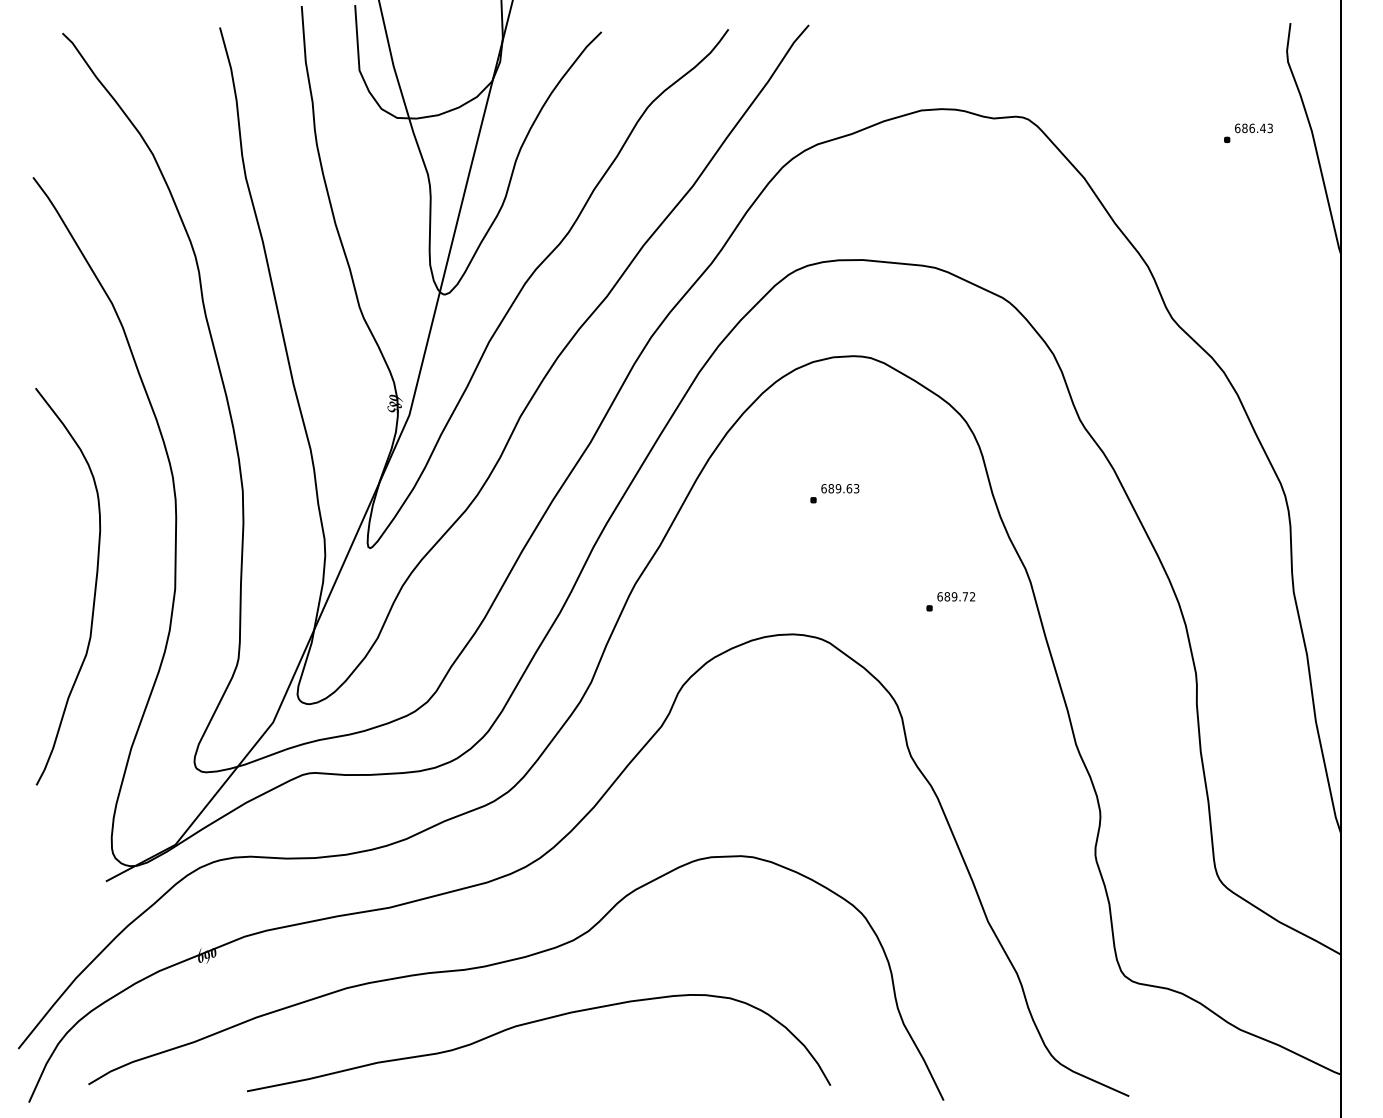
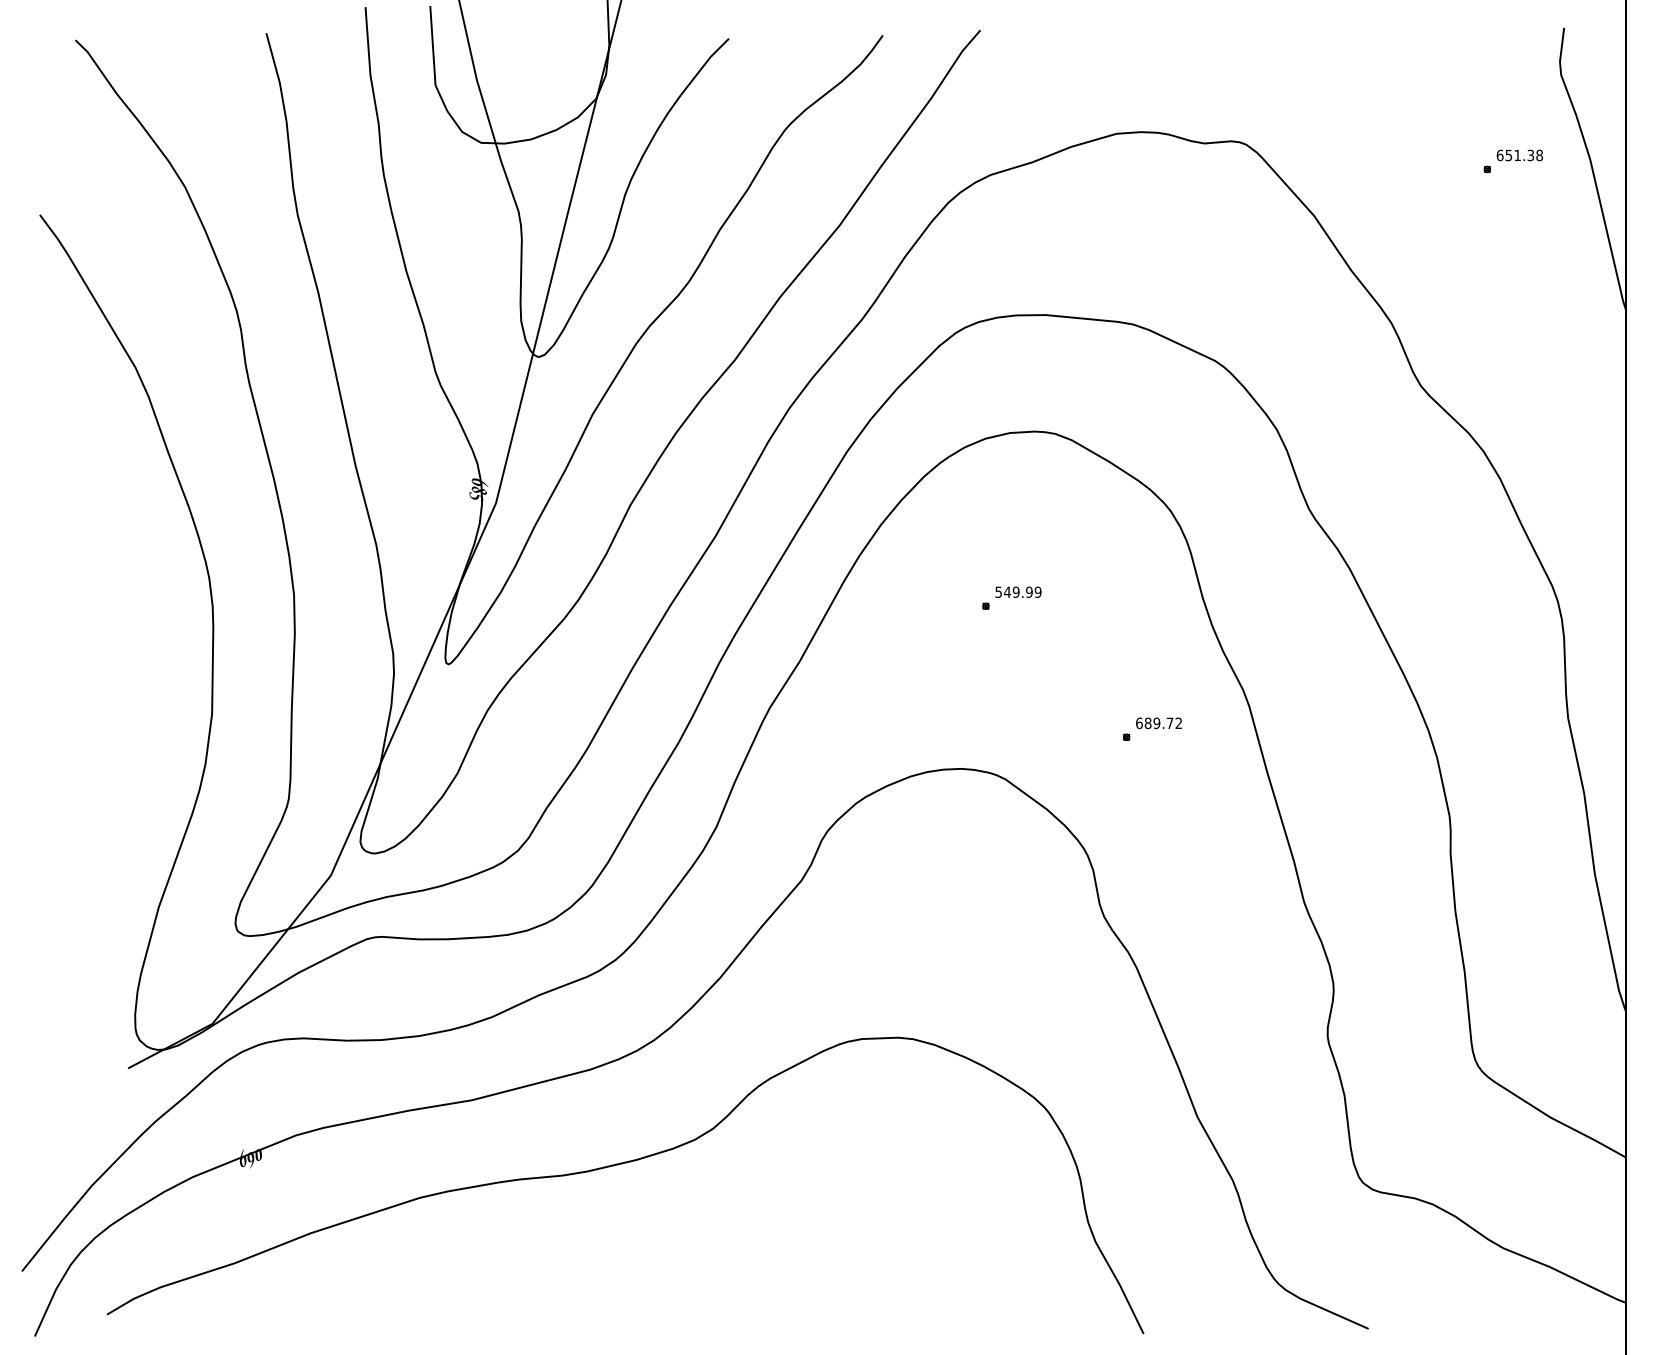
text: (1256, 128) -> (1523, 155), 686.43 -> 651.38
text: (840, 488) -> (1018, 591), 689.63 -> 549.99
curve: (94, 587) -> (114, 711), removed
curve: (535, 1022) -> (648, 1239), removed

